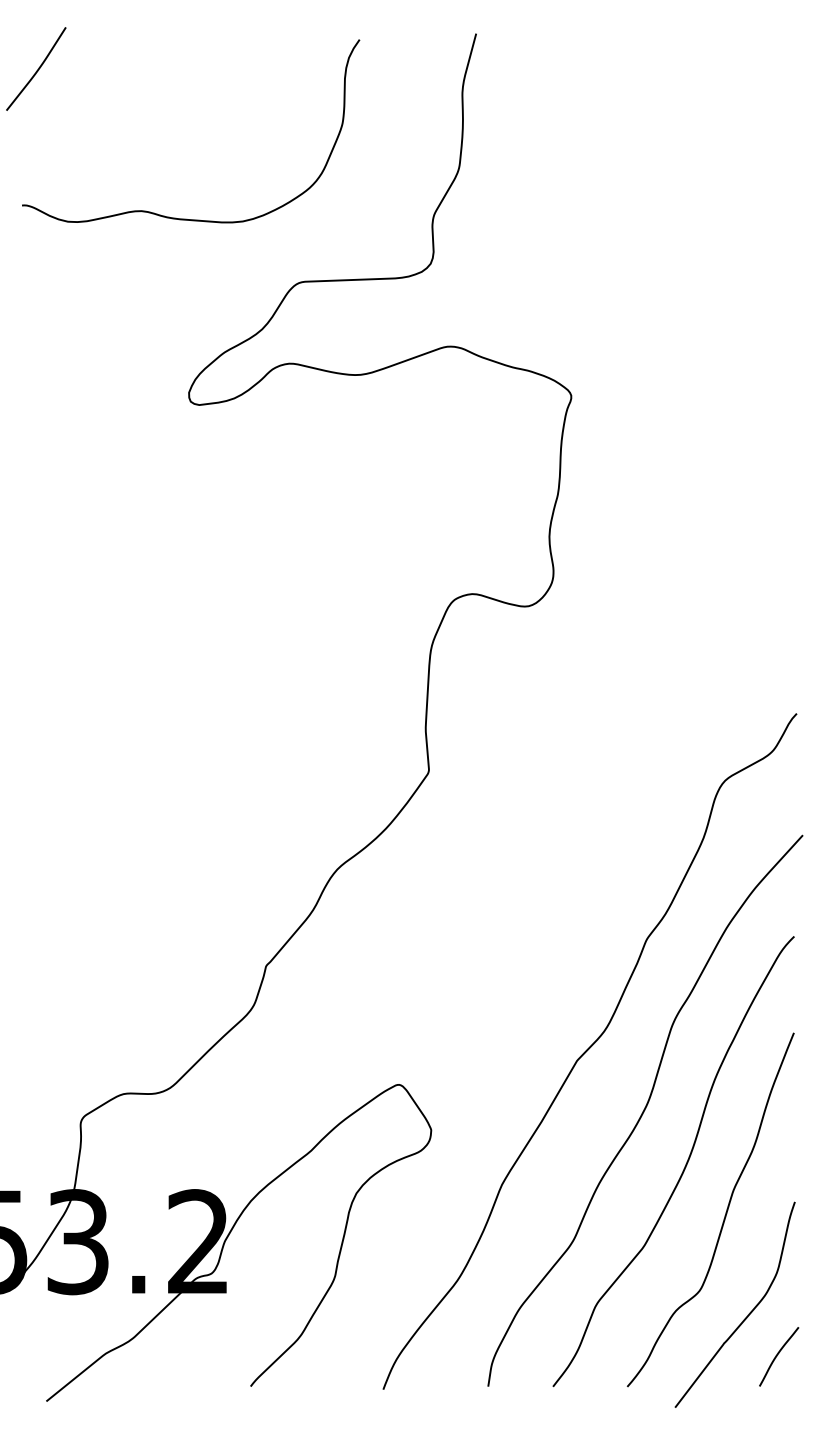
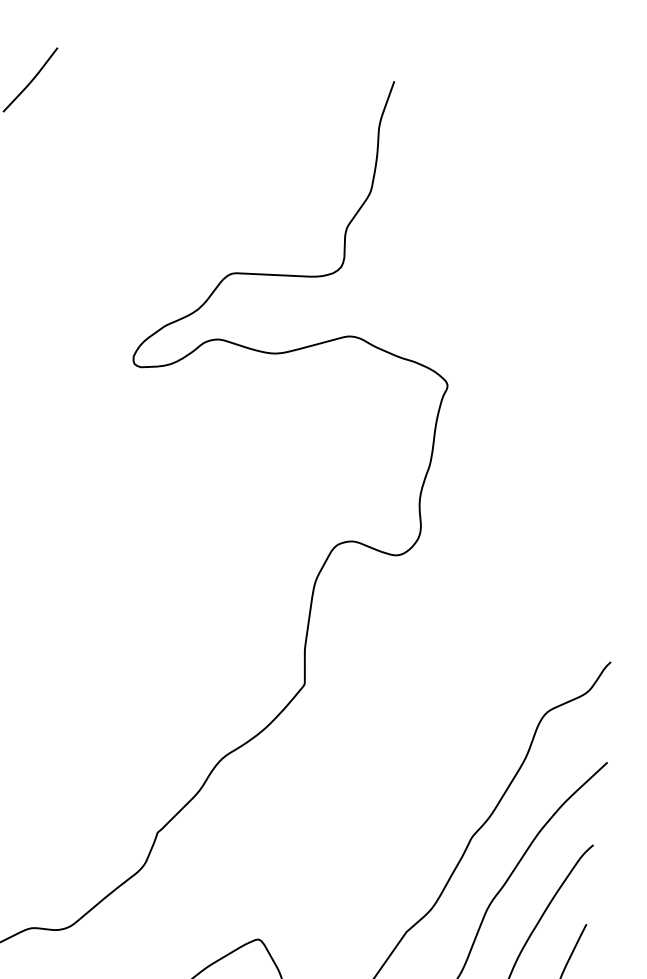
curve: (186, 218) -> (143, 213), removed

